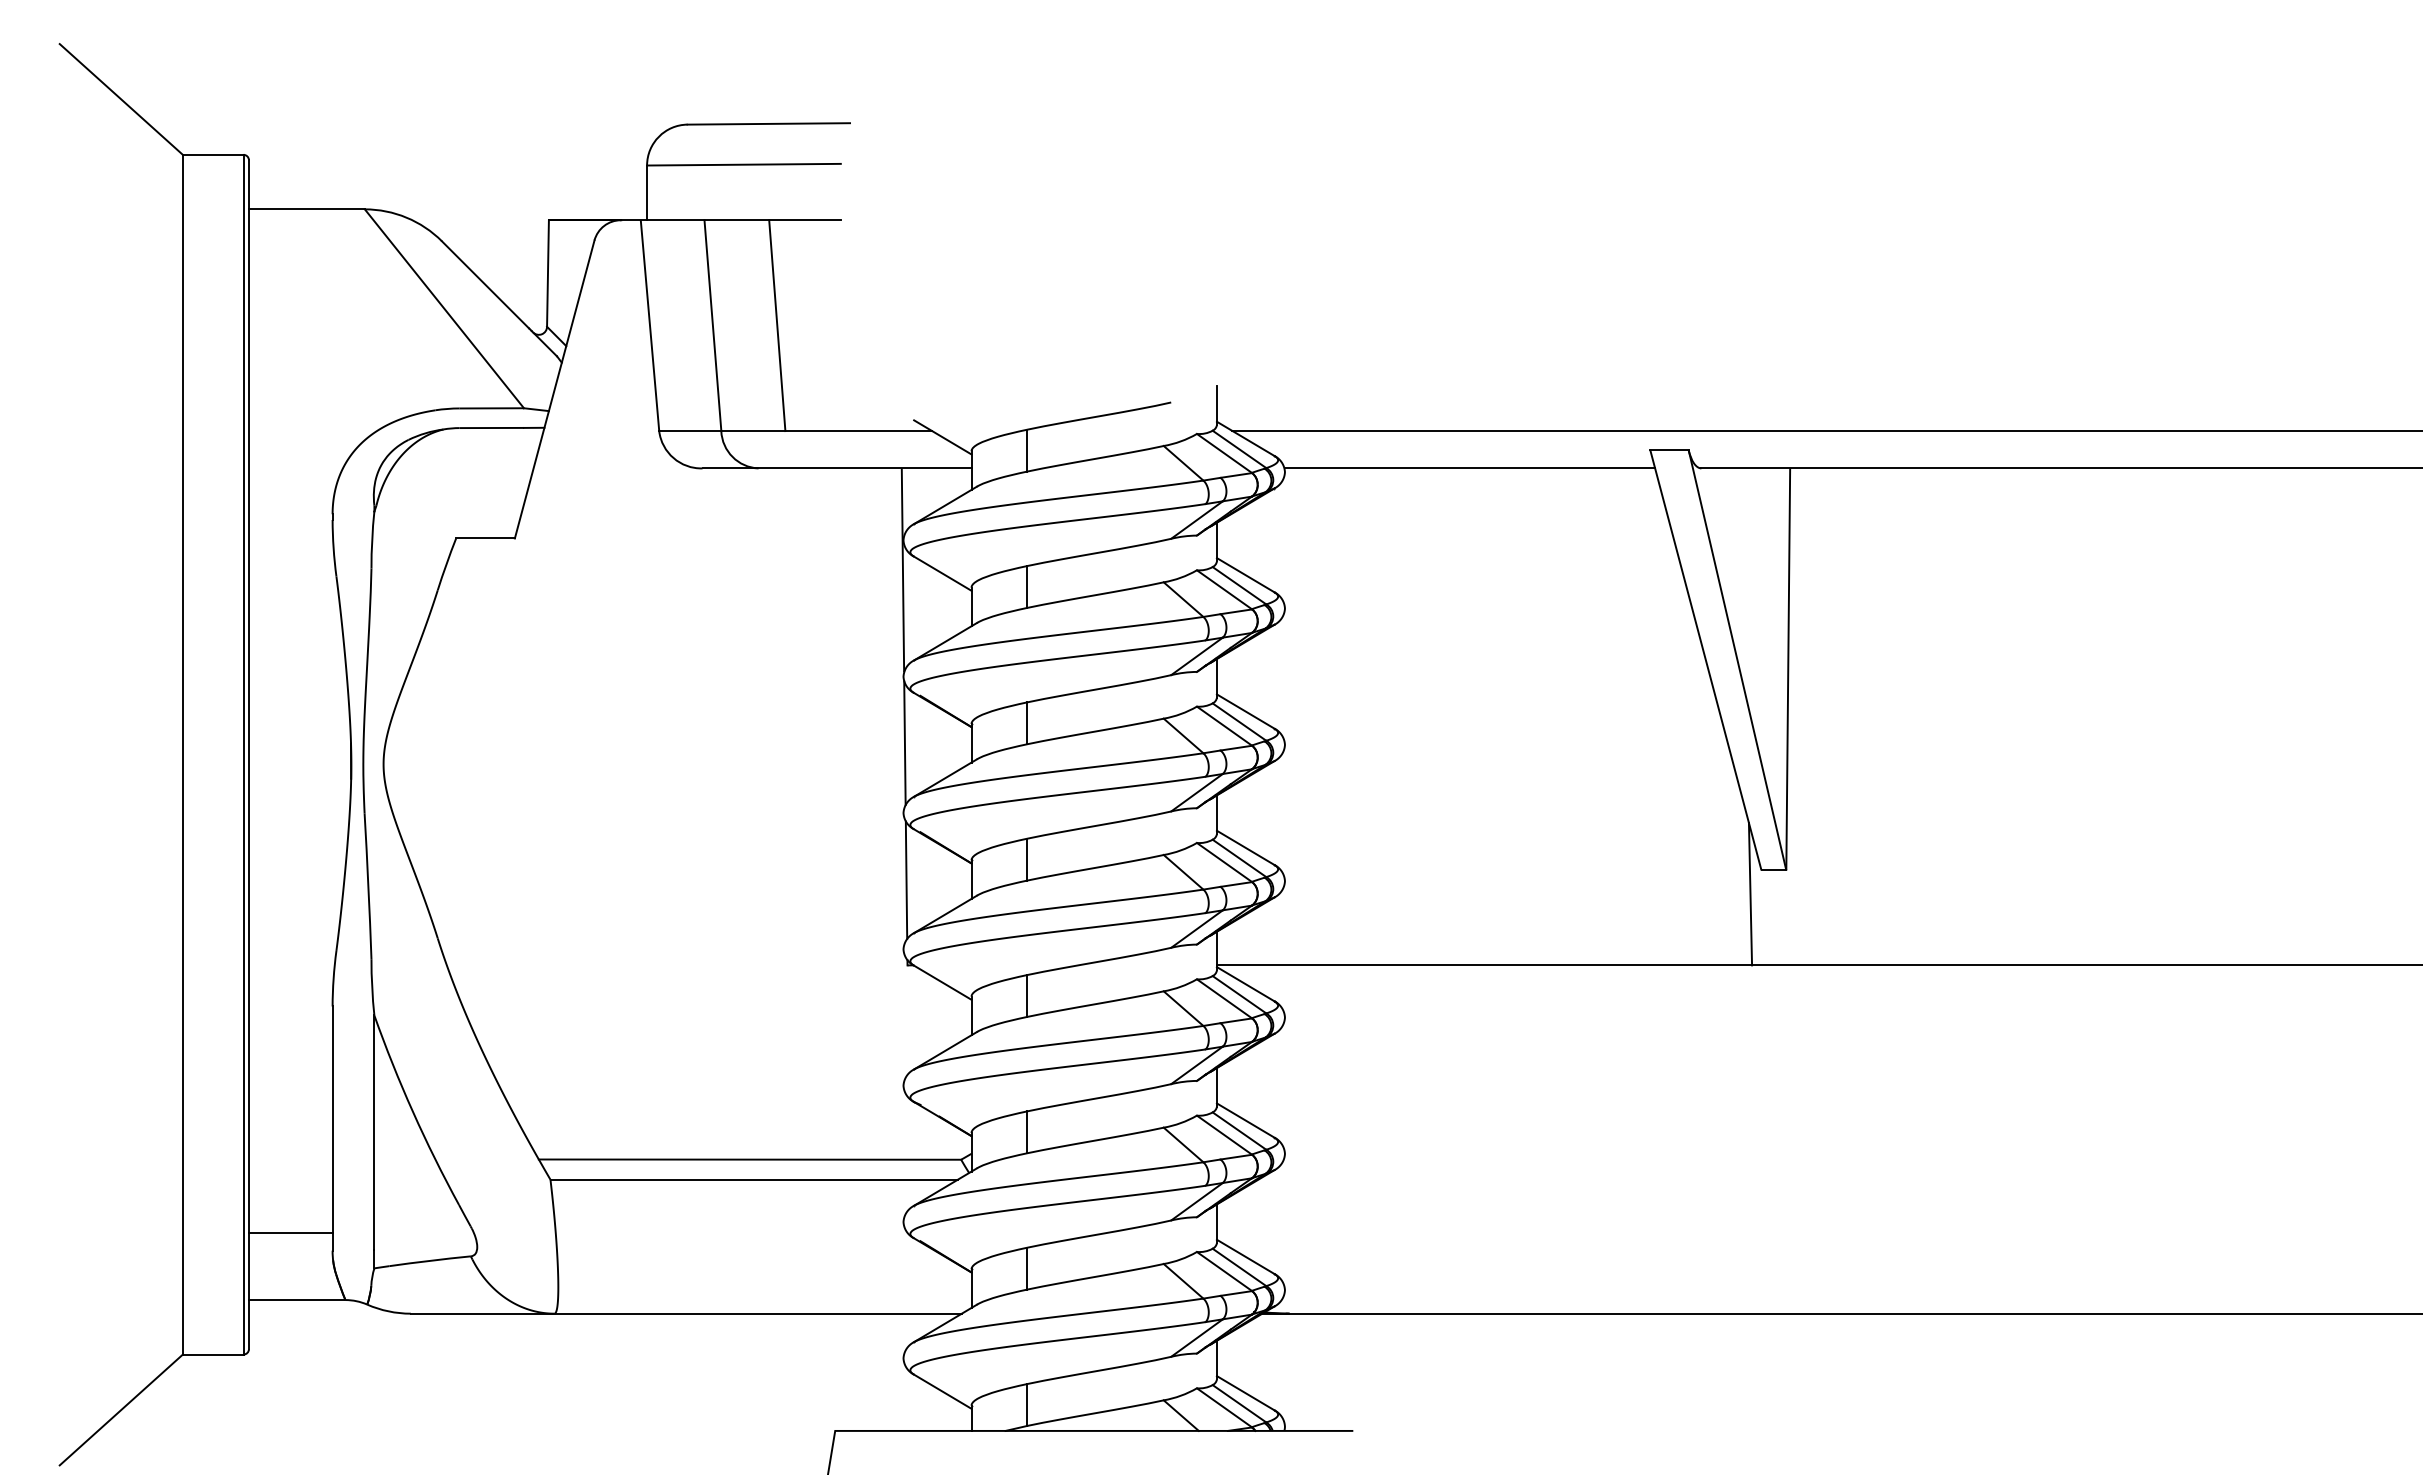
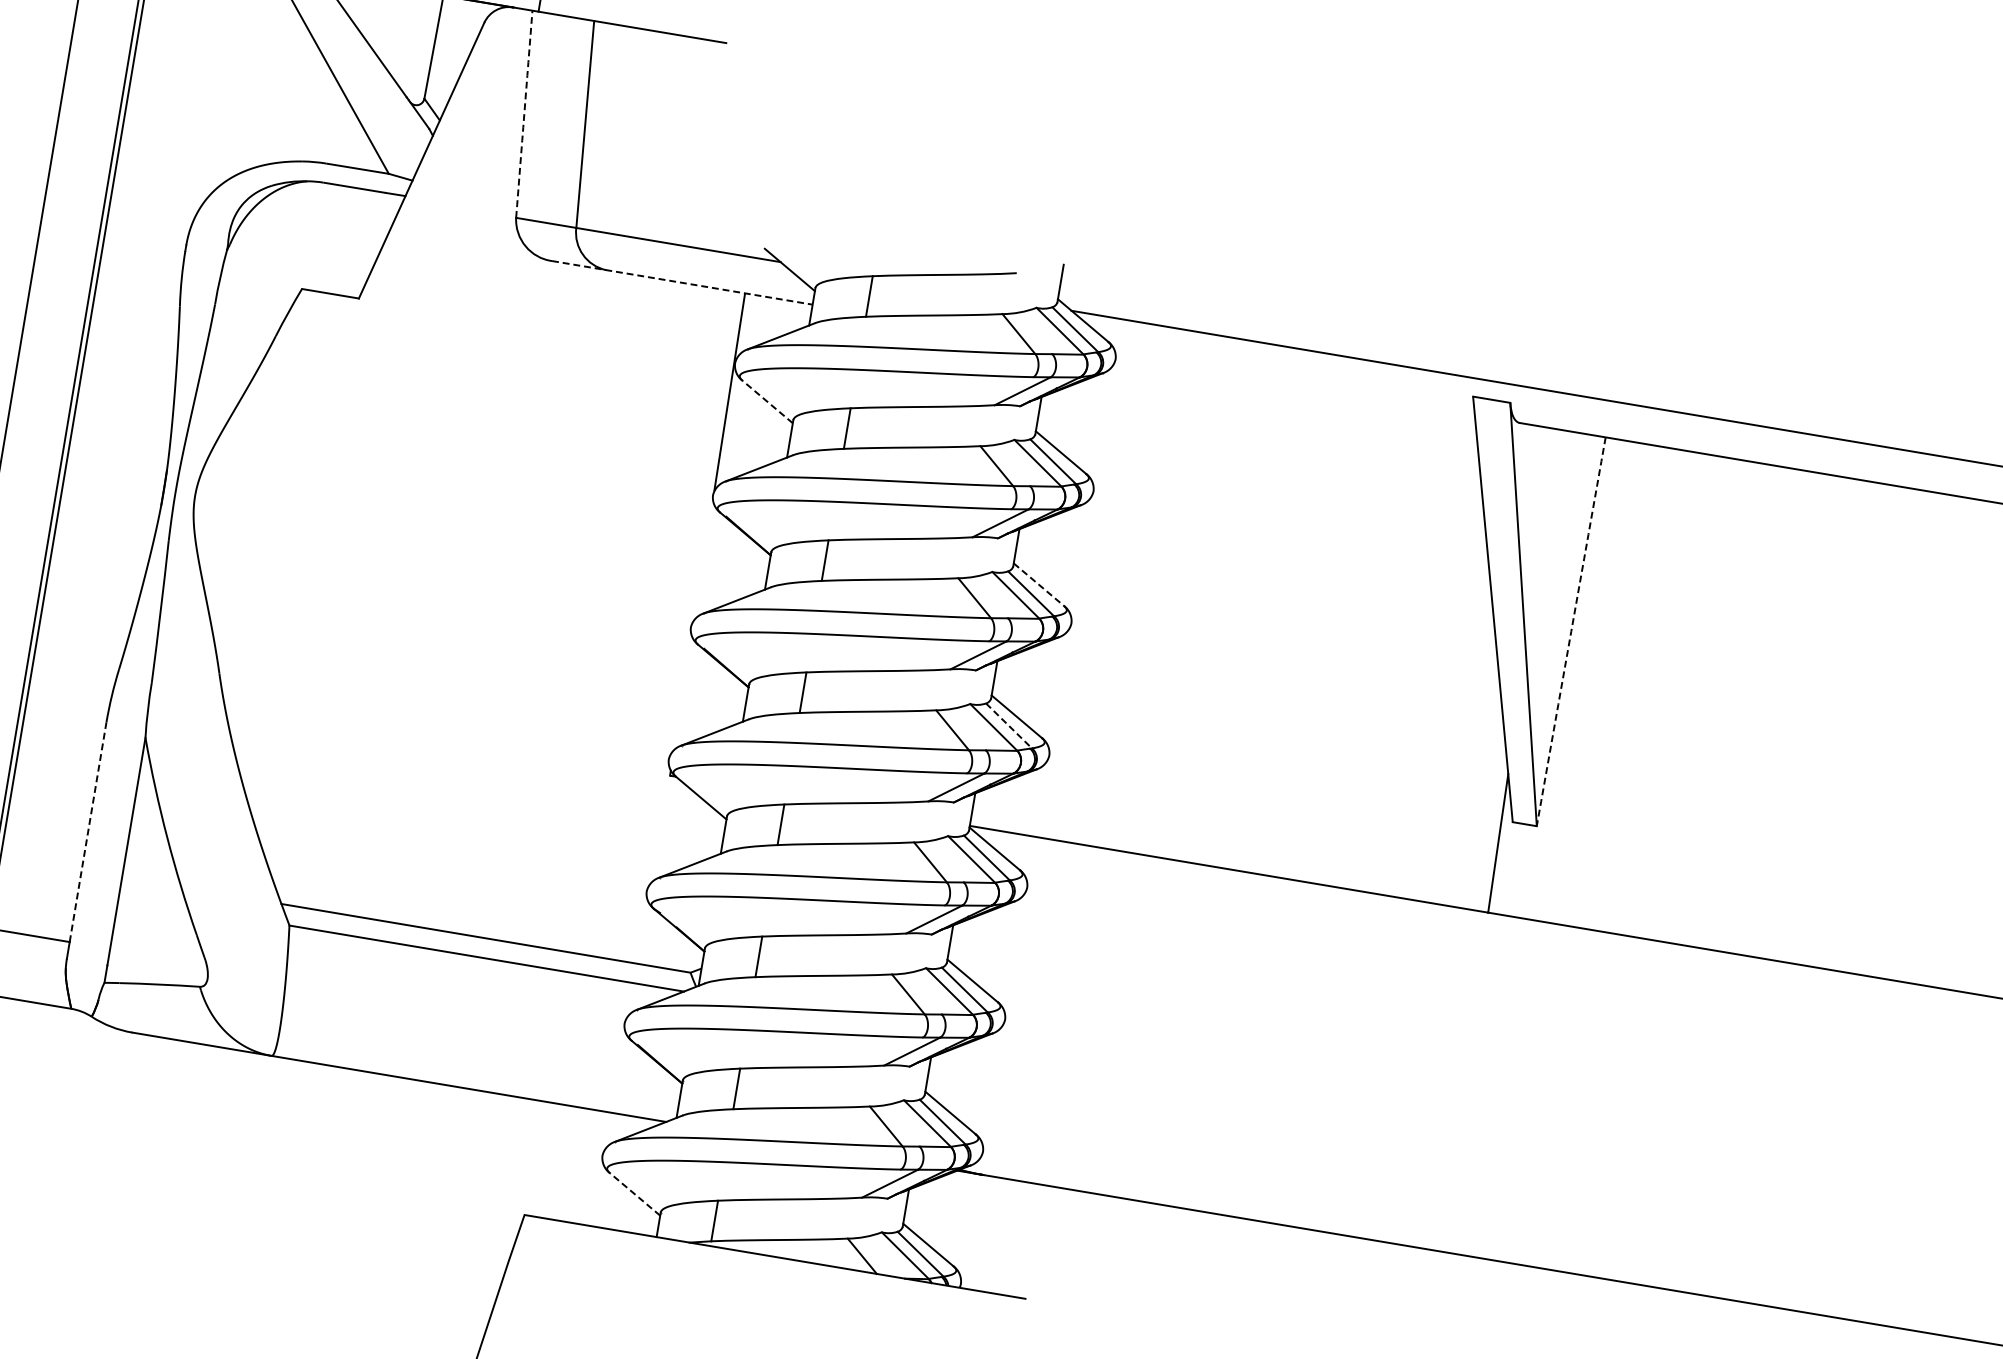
arc: (650, 325) -> (524, 114), solid -> dashed
line: (777, 325) -> (647, 134), removed
line: (837, 468) -> (682, 283), solid -> dashed
line: (1469, 468) -> (1295, 385), removed
line: (942, 573) -> (767, 401), solid -> dashed
arc: (1788, 669) -> (1571, 631), solid -> dashed
line: (1246, 711) -> (1039, 584), solid -> dashed
line: (904, 742) -> (703, 559), removed
line: (1239, 858) -> (1009, 725), solid -> dashed
line: (906, 879) -> (683, 692), removed
line: (332, 1119) -> (88, 831), solid -> dashed
line: (942, 1391) -> (634, 1194), solid -> dashed

